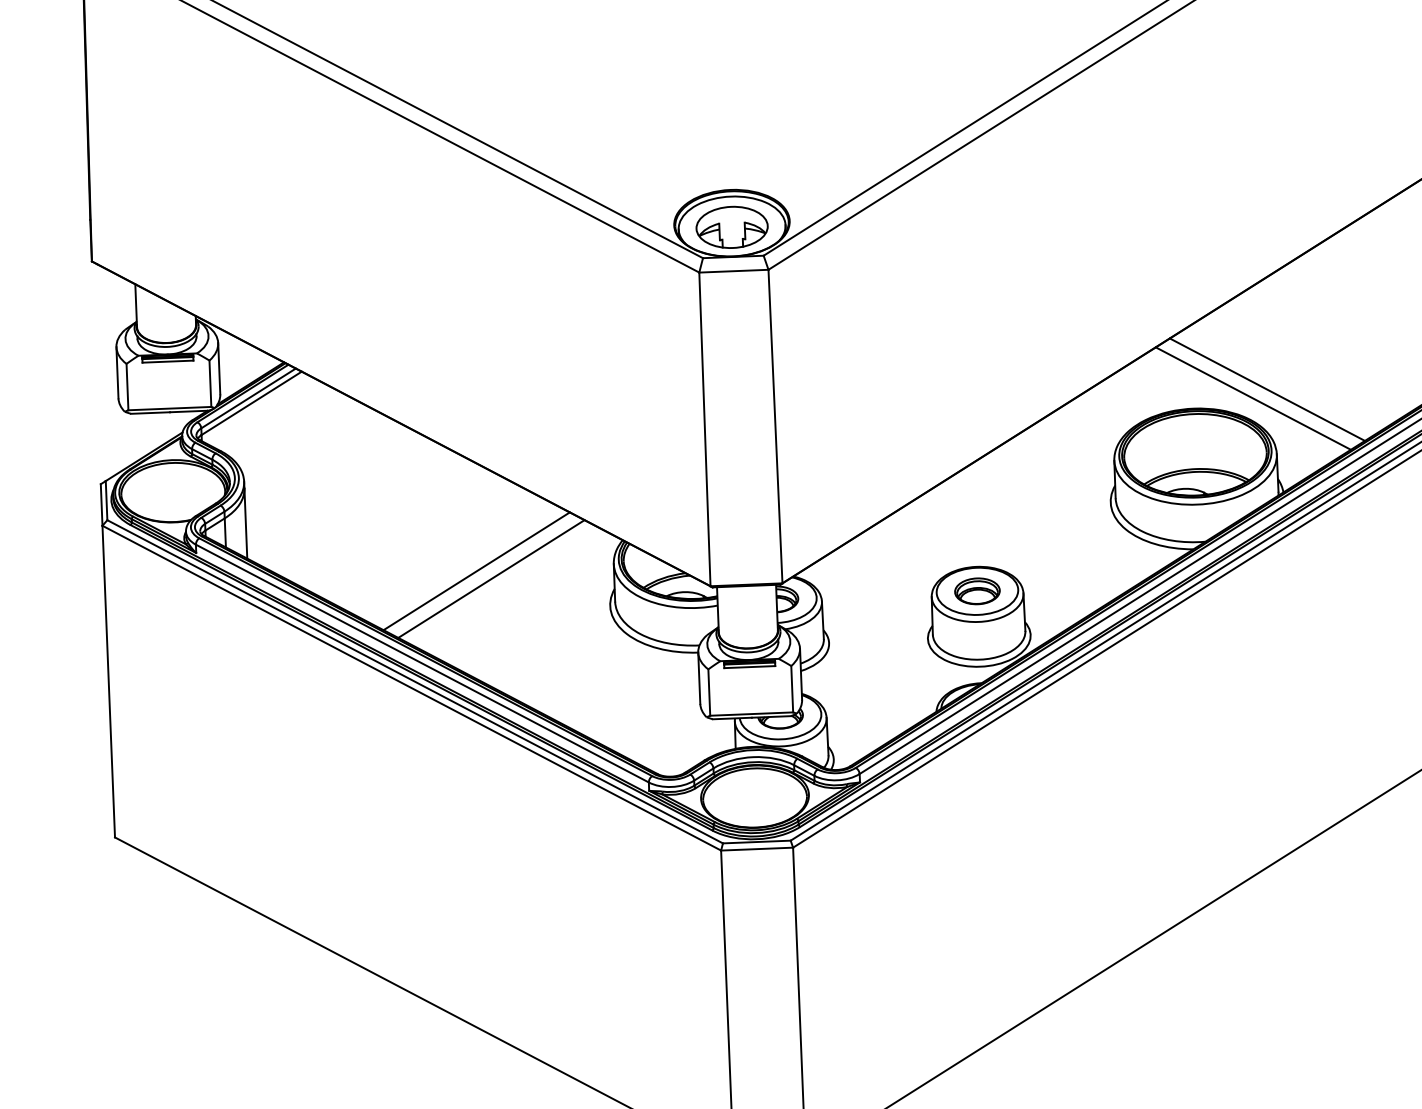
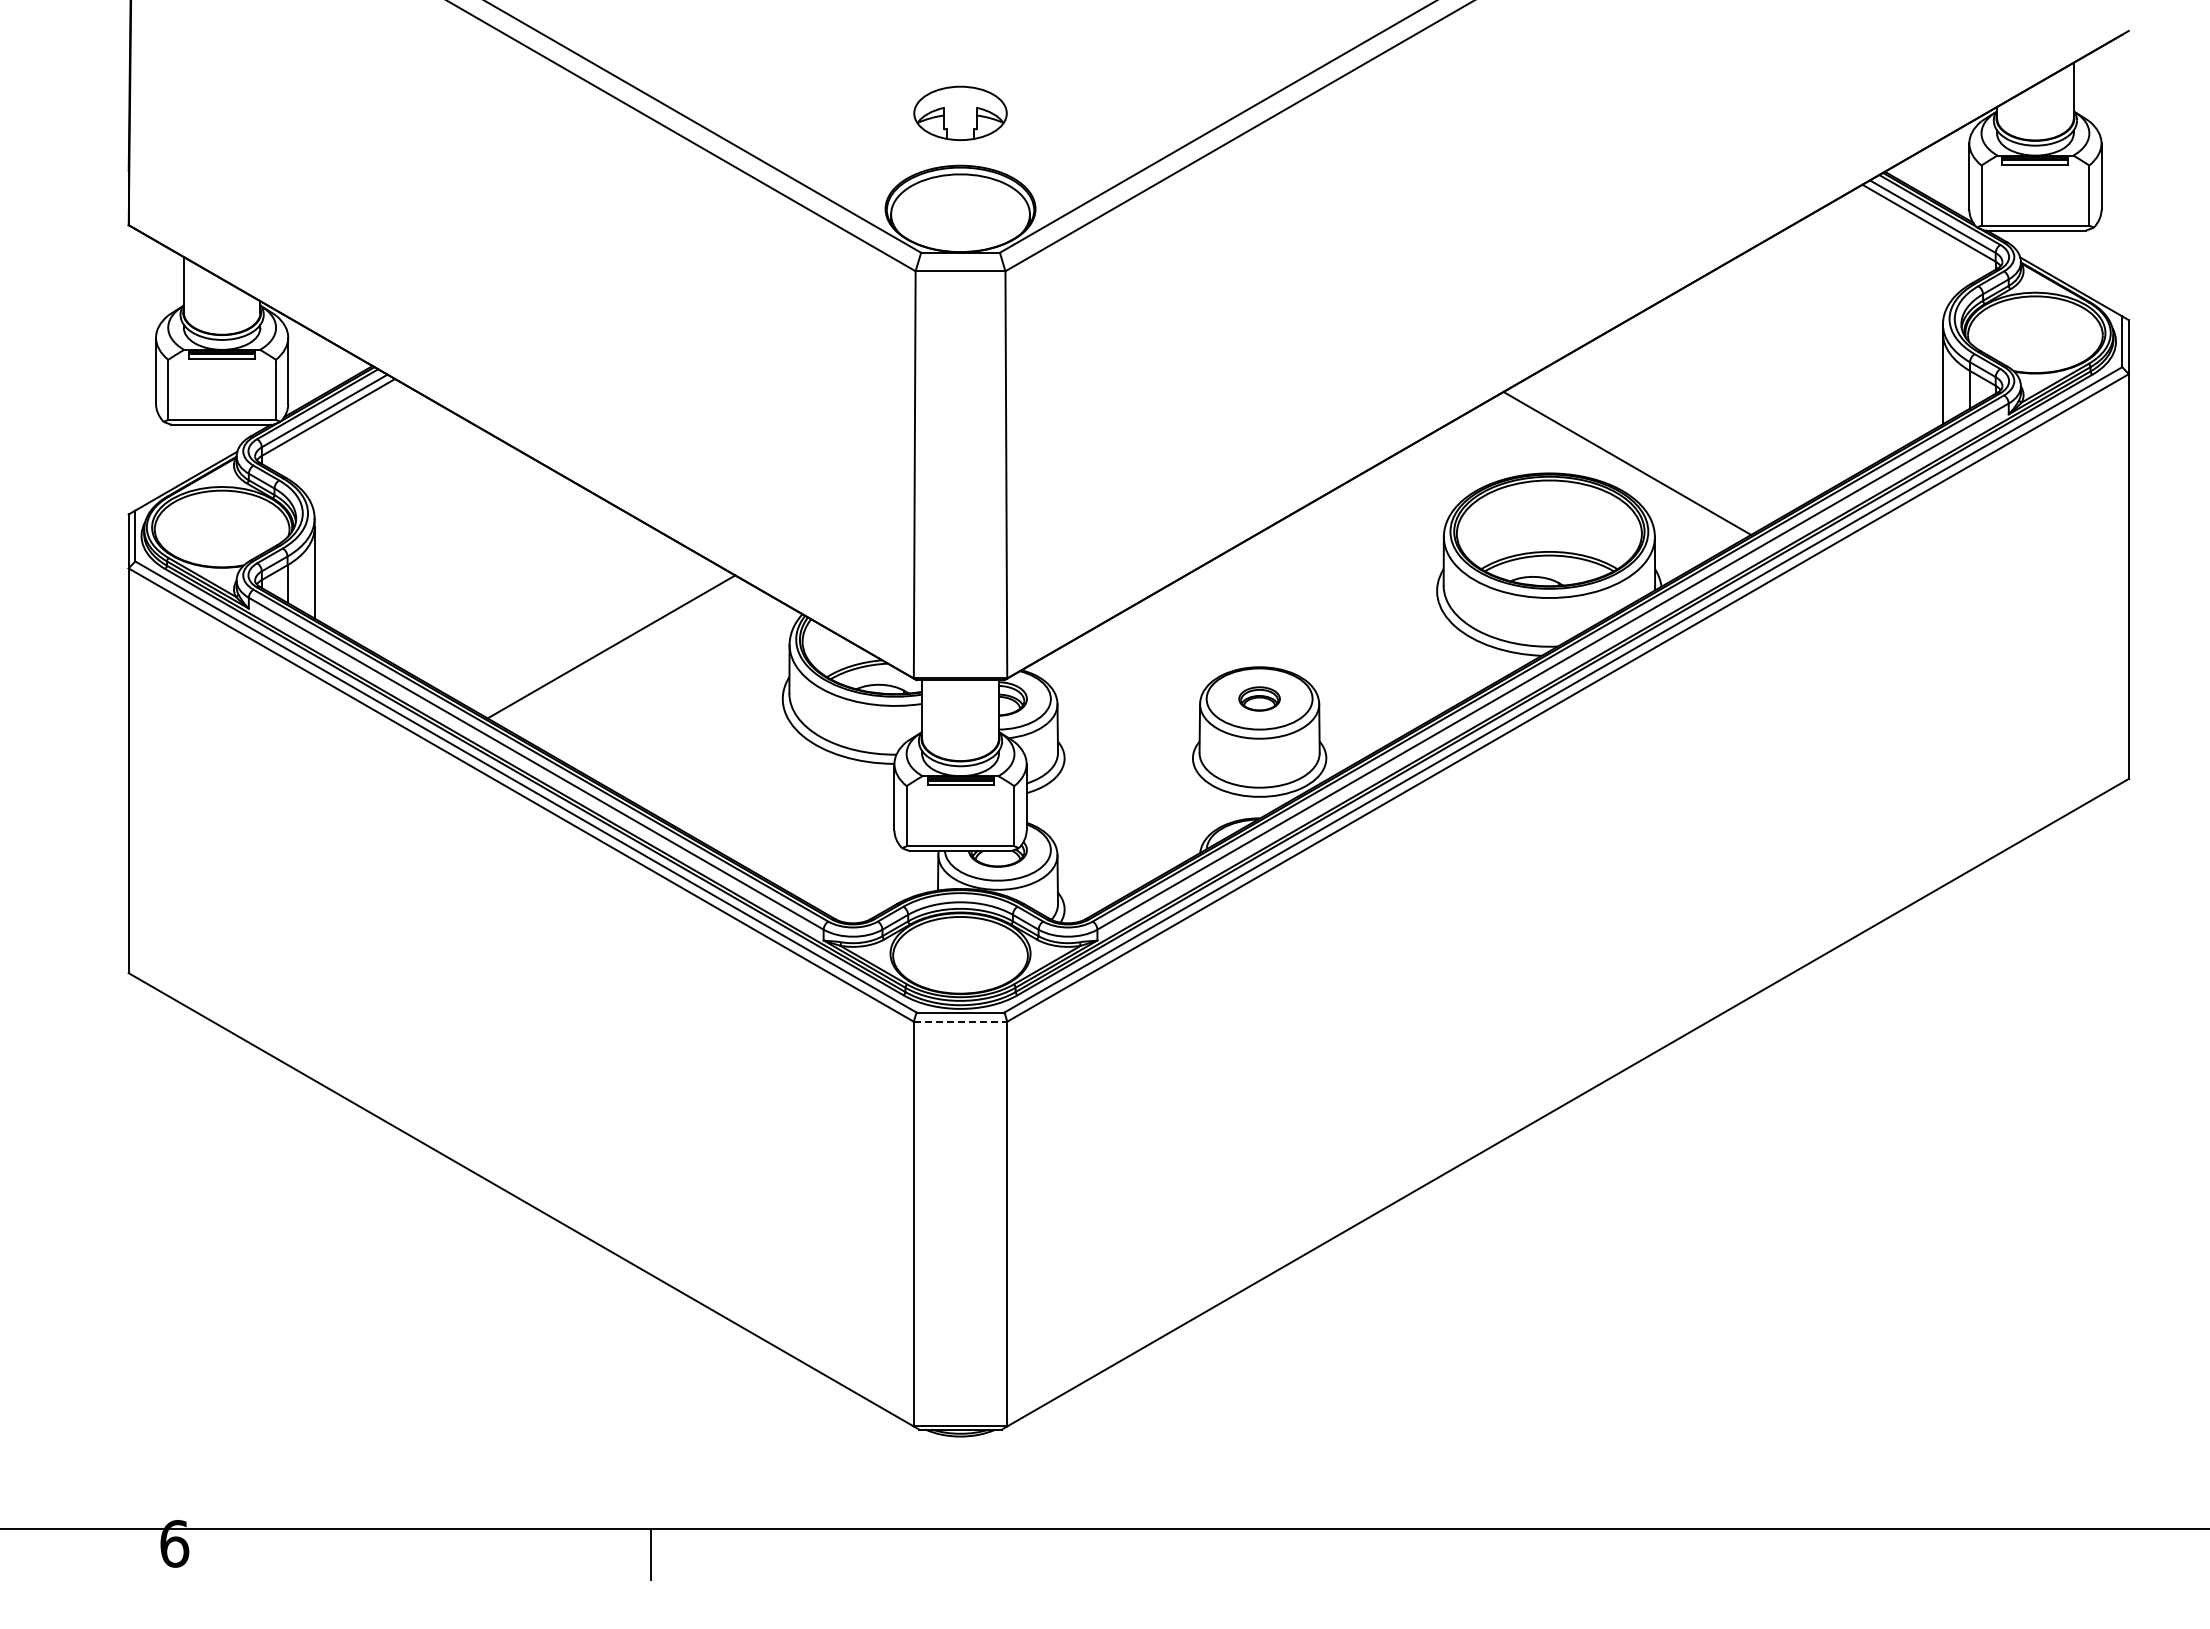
part: (732, 226) -> (960, 112), moved
line: (1266, 389) -> (1645, 452), removed
line: (491, 578) -> (630, 657), removed
part: (977, 590) -> (1259, 698), size x0.7
line: (757, 848) -> (960, 1021), solid -> dashed

